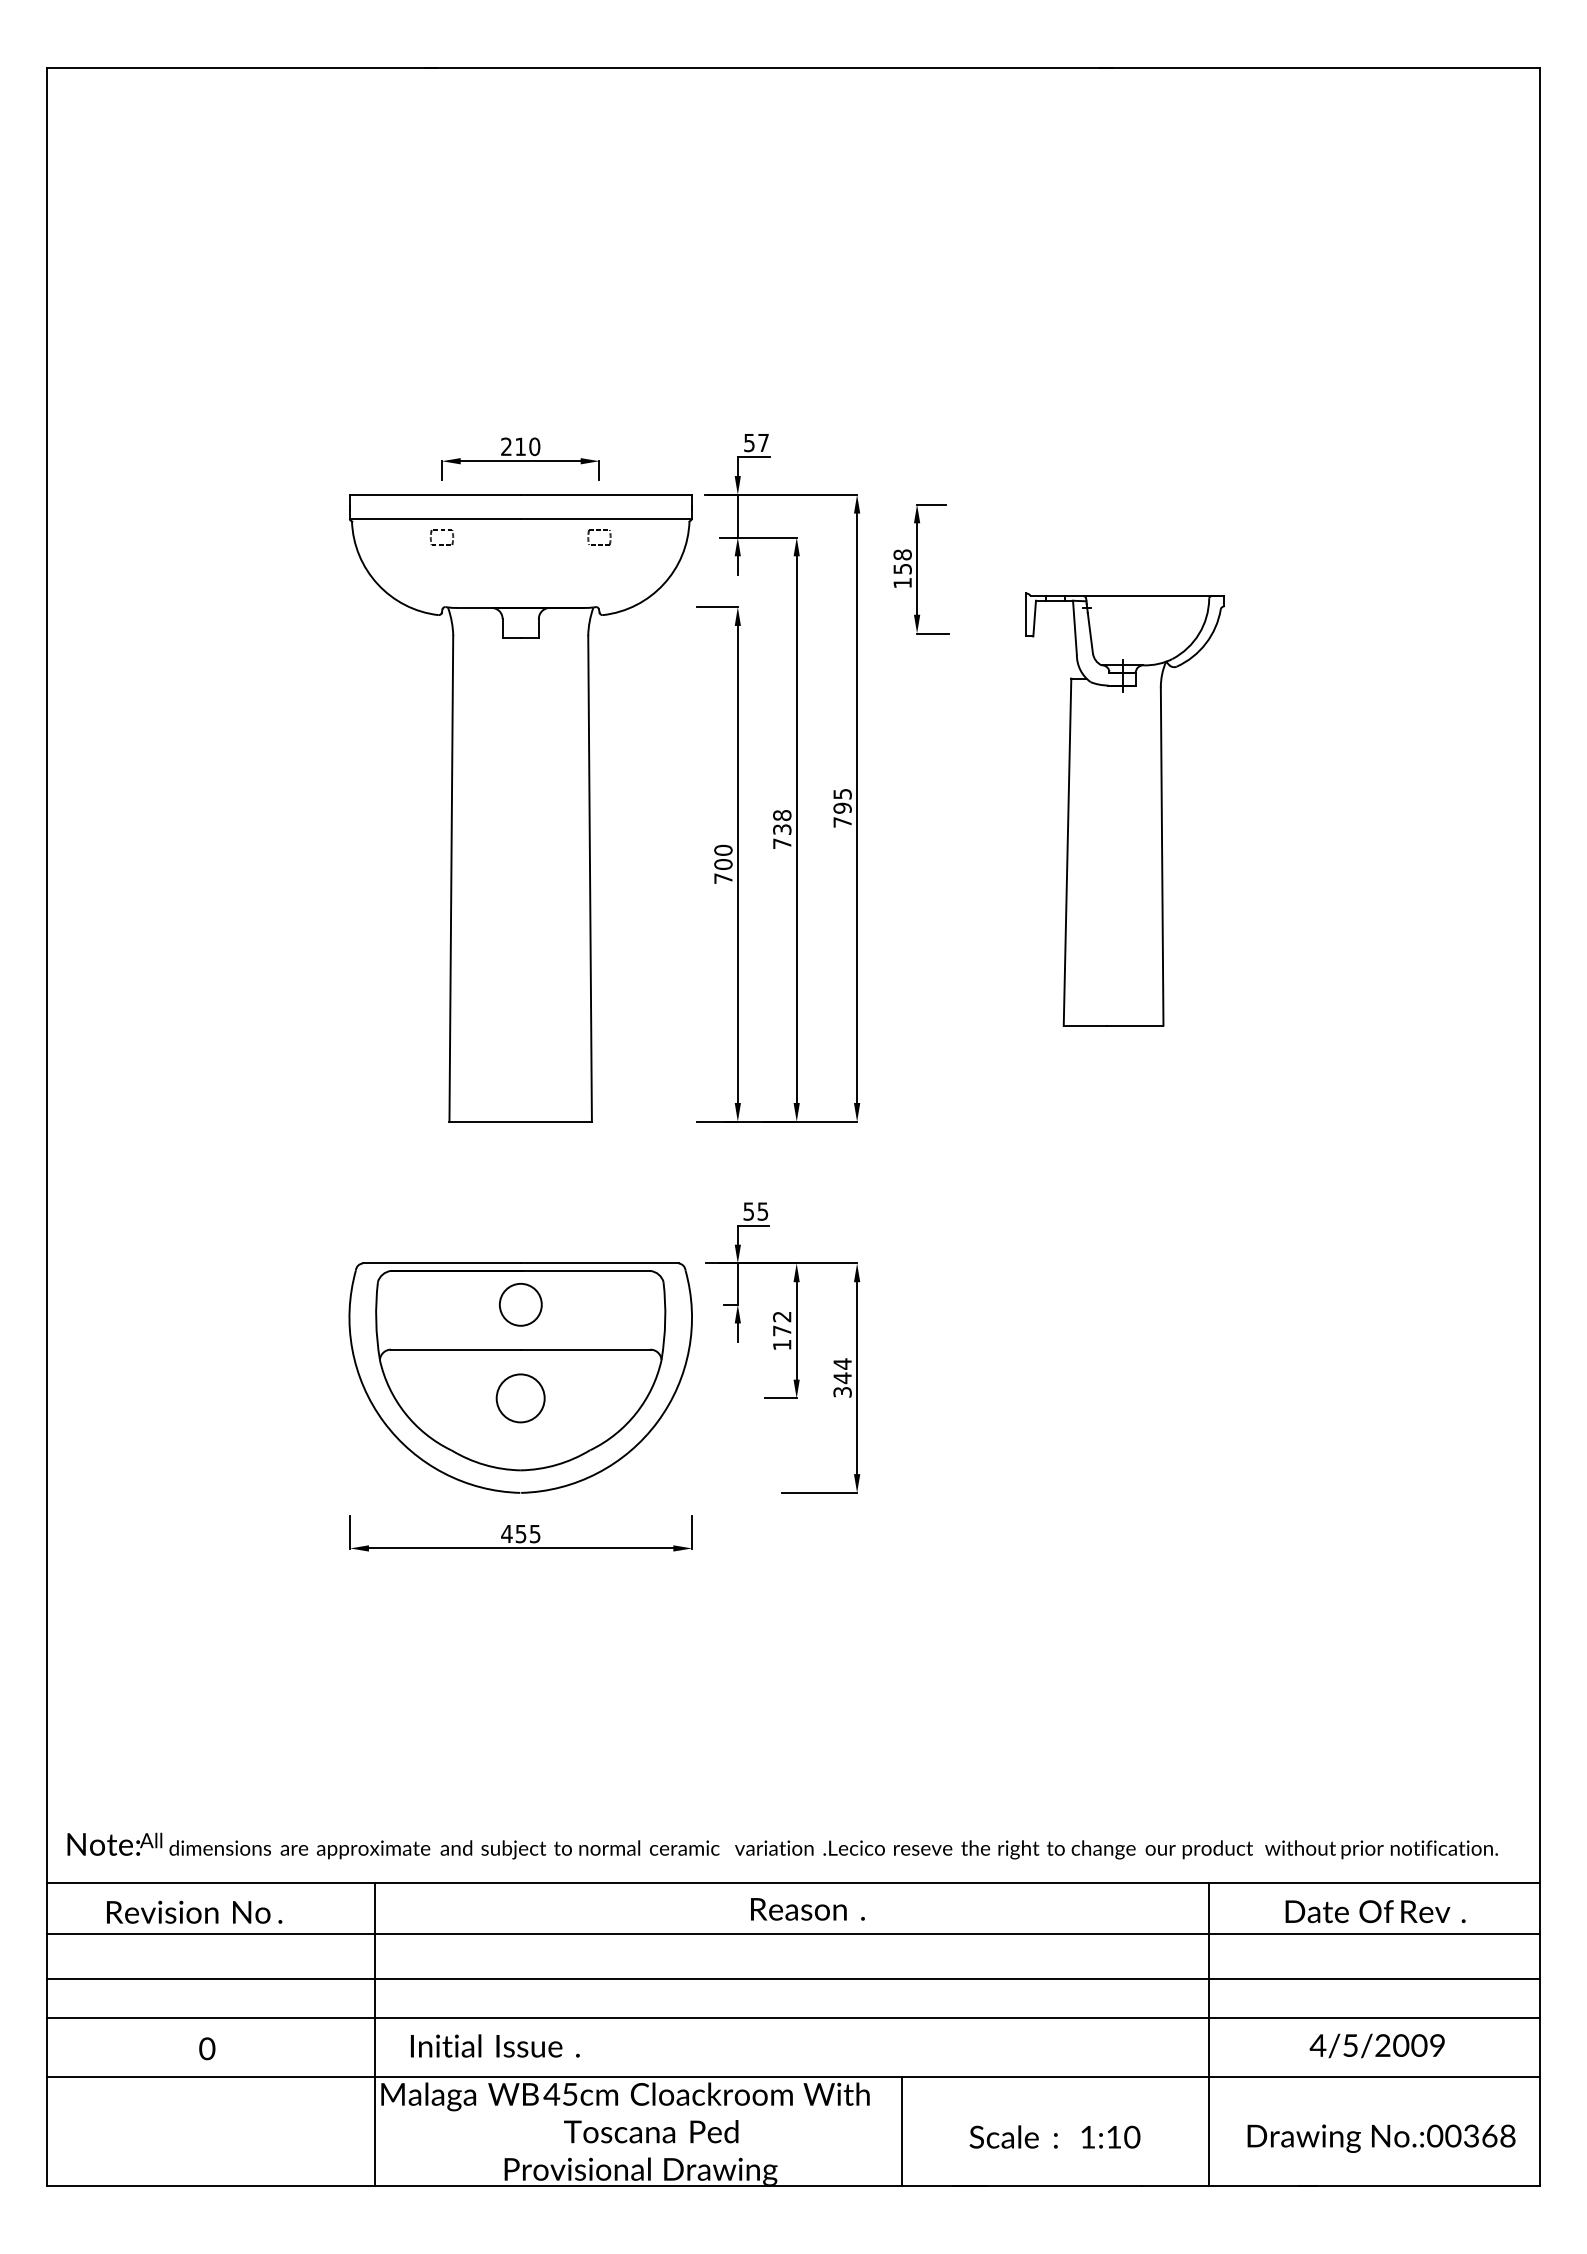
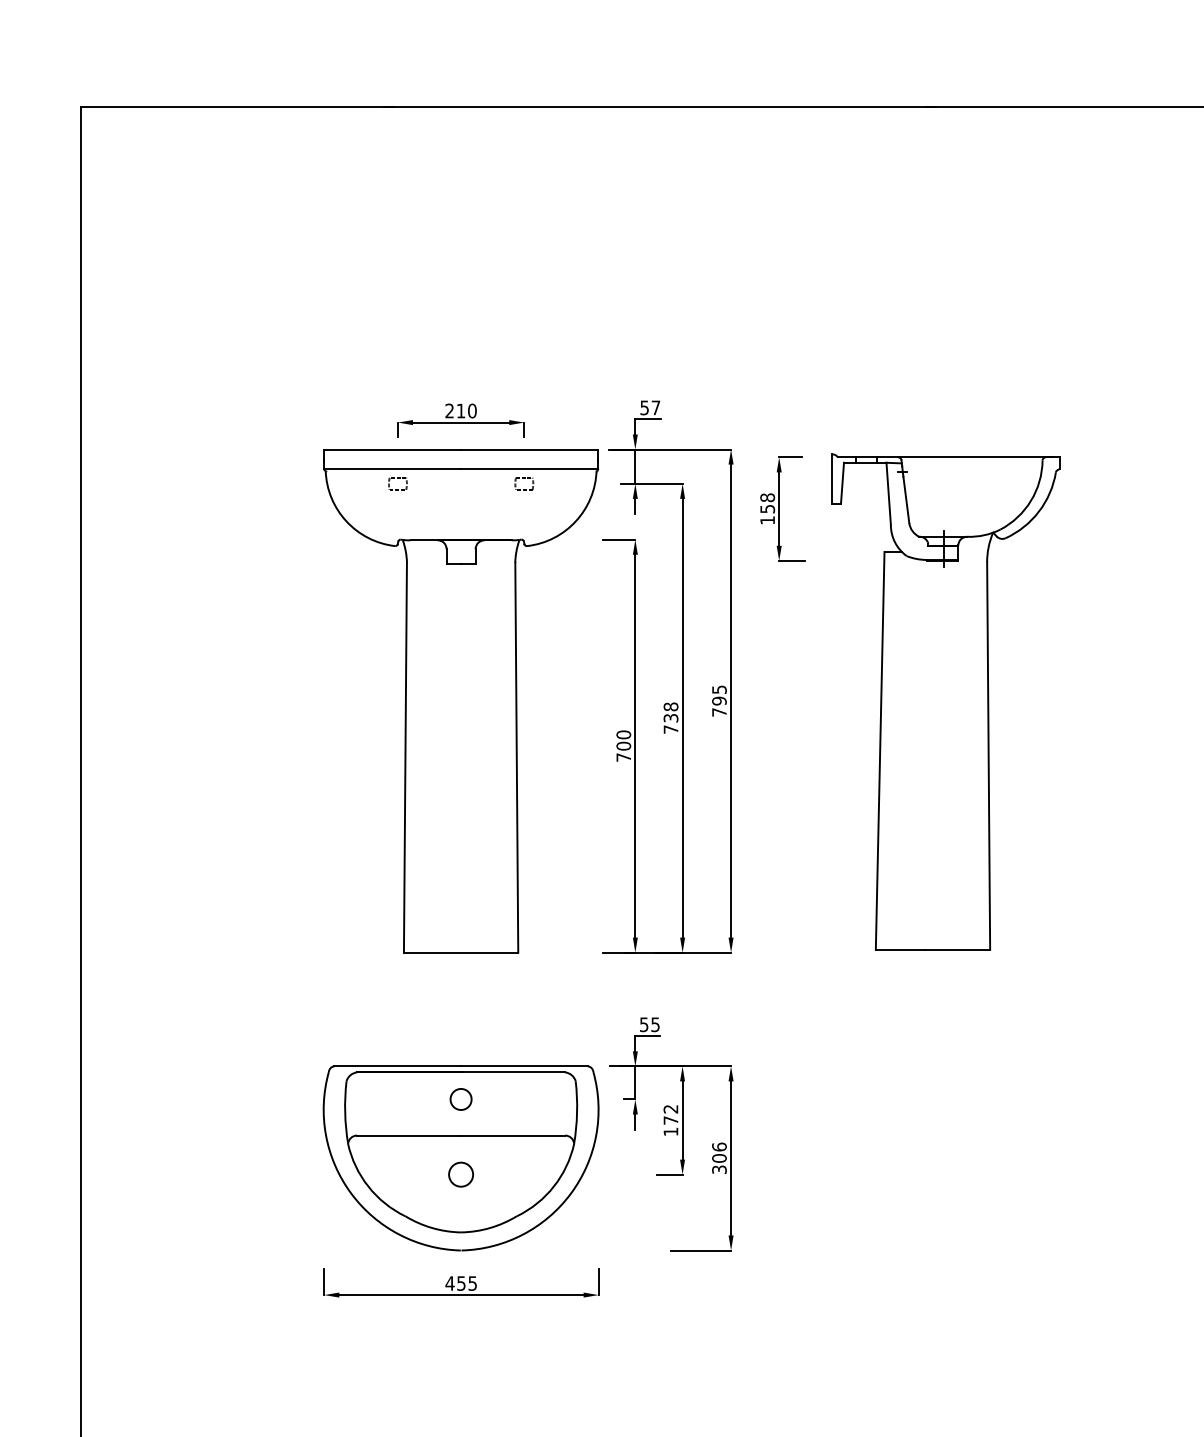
part: (1124, 809) -> (945, 702), size x1.43
circle: (520, 1304) -> (460, 1099), size x0.62
text: (842, 1371) -> (719, 1153), 344 -> 306
circle: (520, 1398) -> (460, 1174), size x0.62

